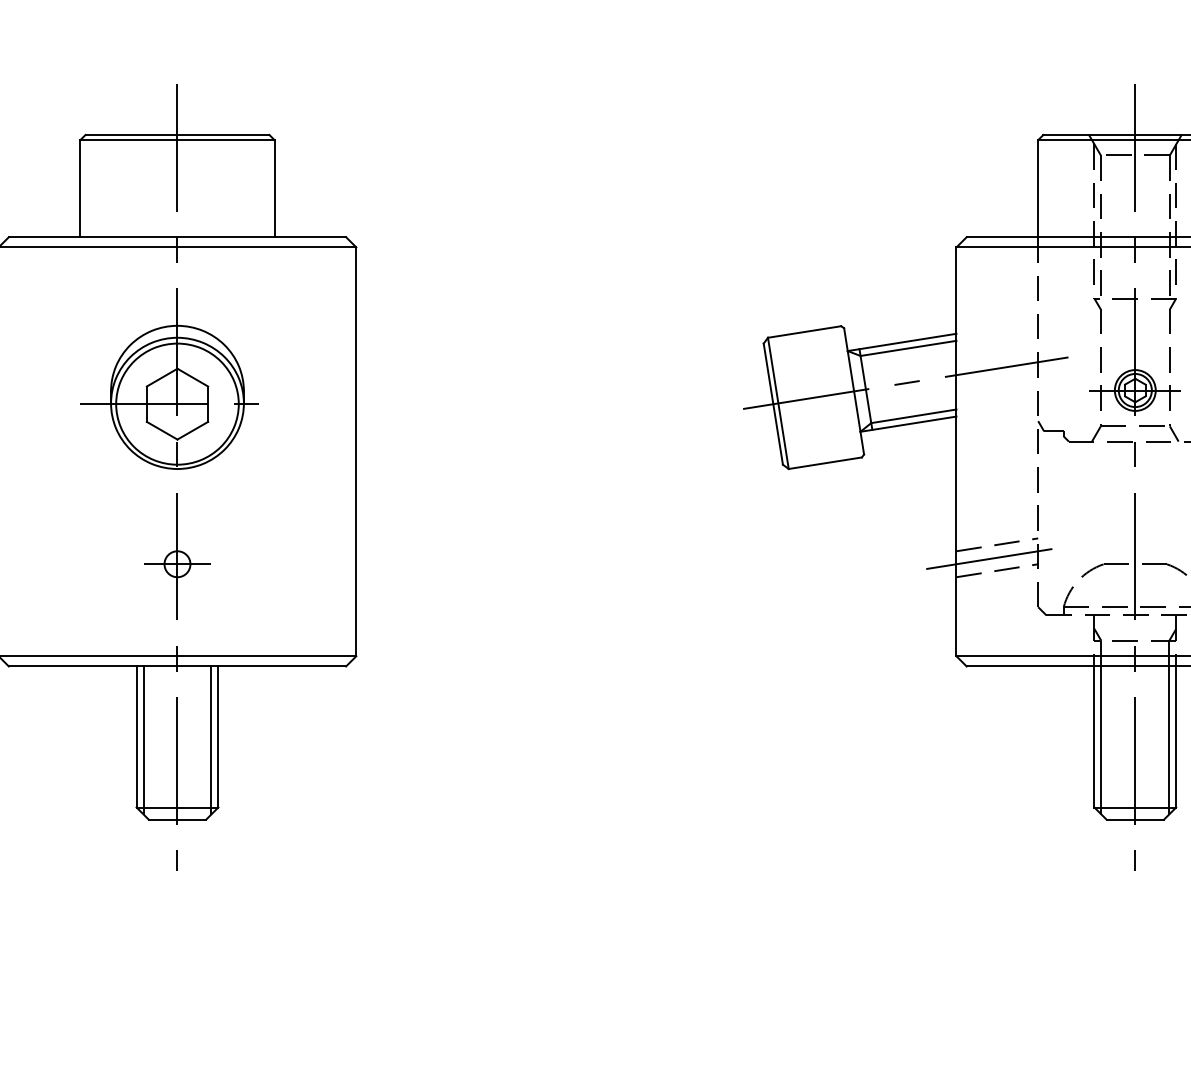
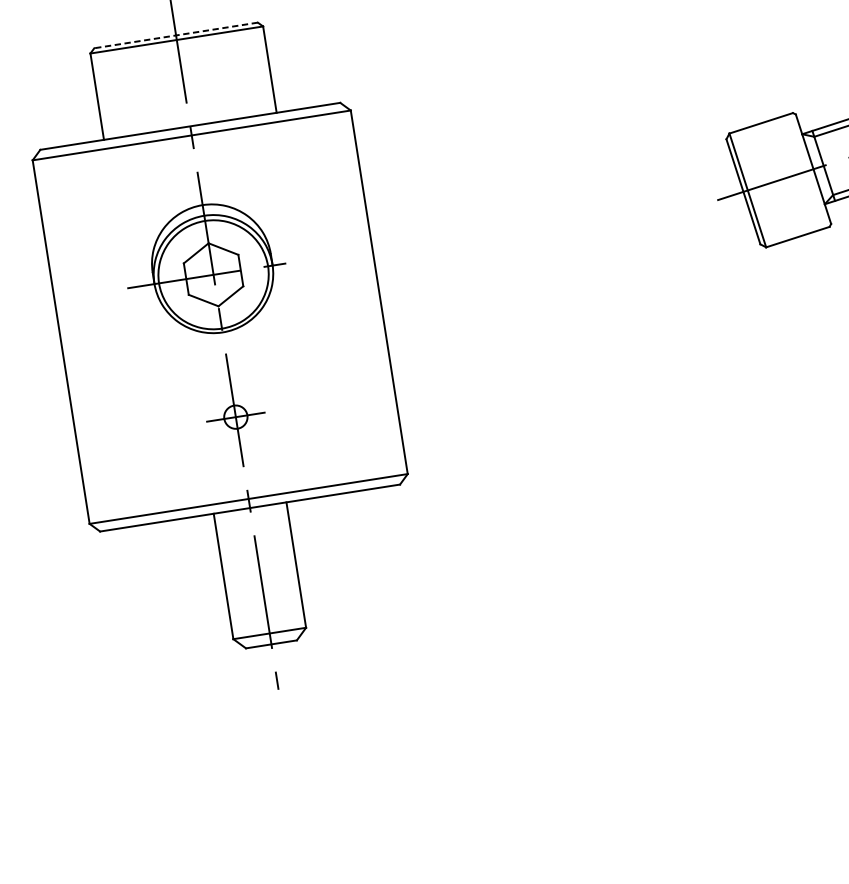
line: (177, 135) -> (176, 35), solid -> dashed
line: (143, 740) -> (230, 578), removed
line: (211, 740) -> (290, 569), removed

